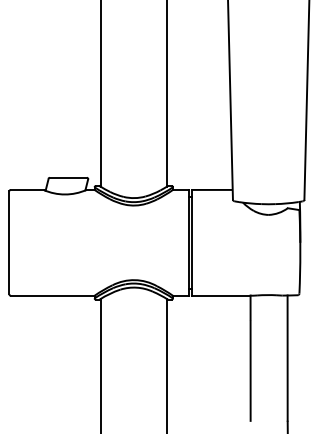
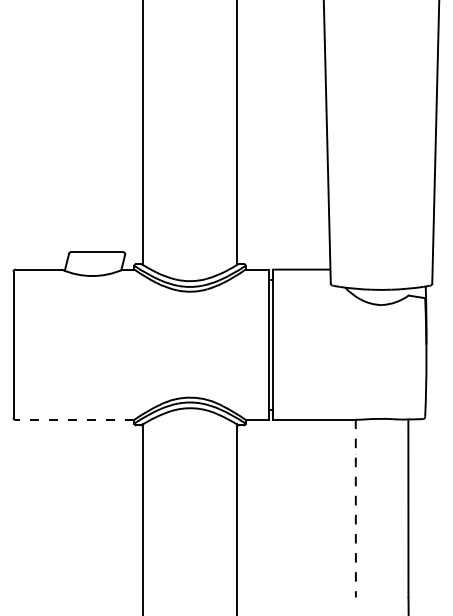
line: (52, 295) -> (74, 419), solid -> dashed
line: (250, 358) -> (355, 508), solid -> dashed

